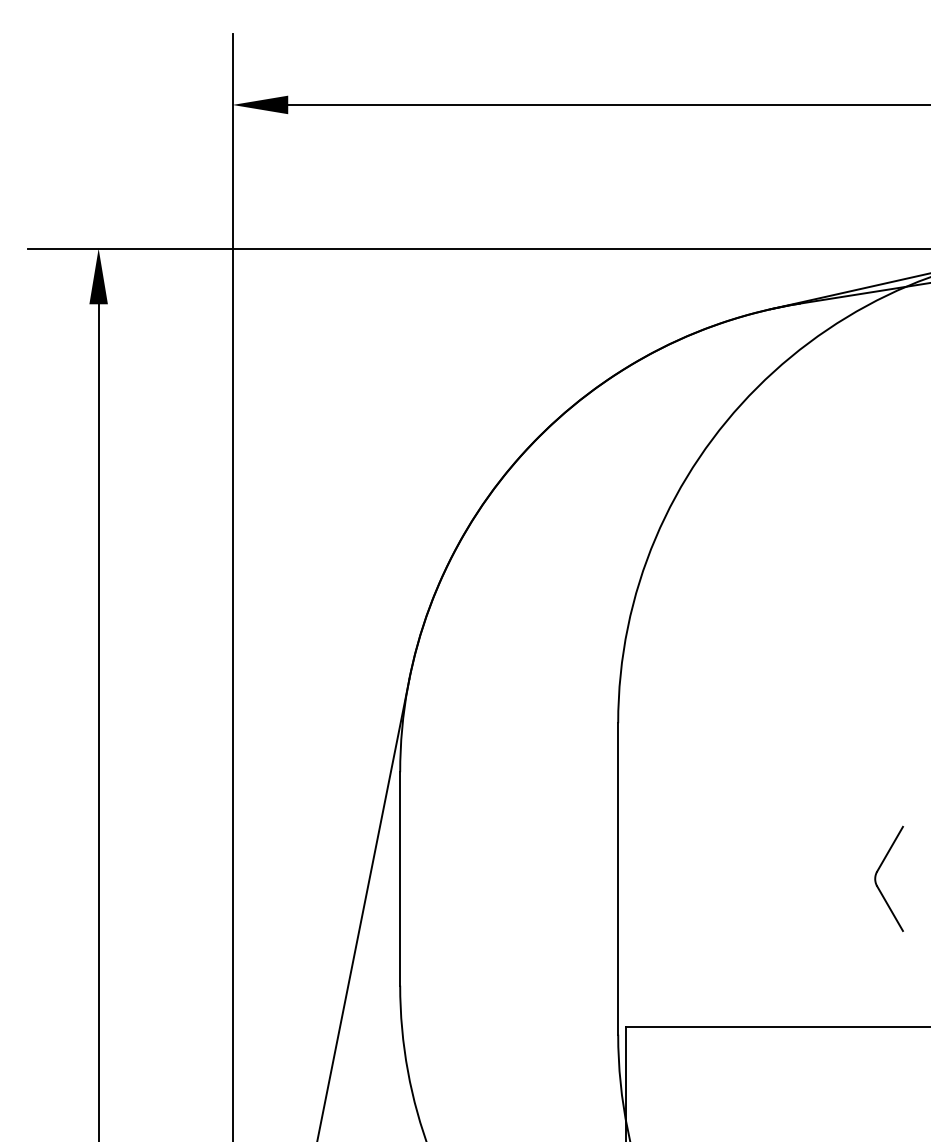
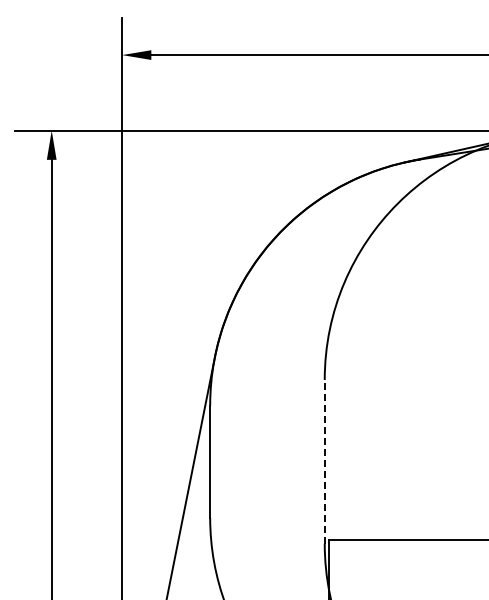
line: (617, 878) -> (324, 461), solid -> dashed
part: (887, 878) -> (466, 461), removed

